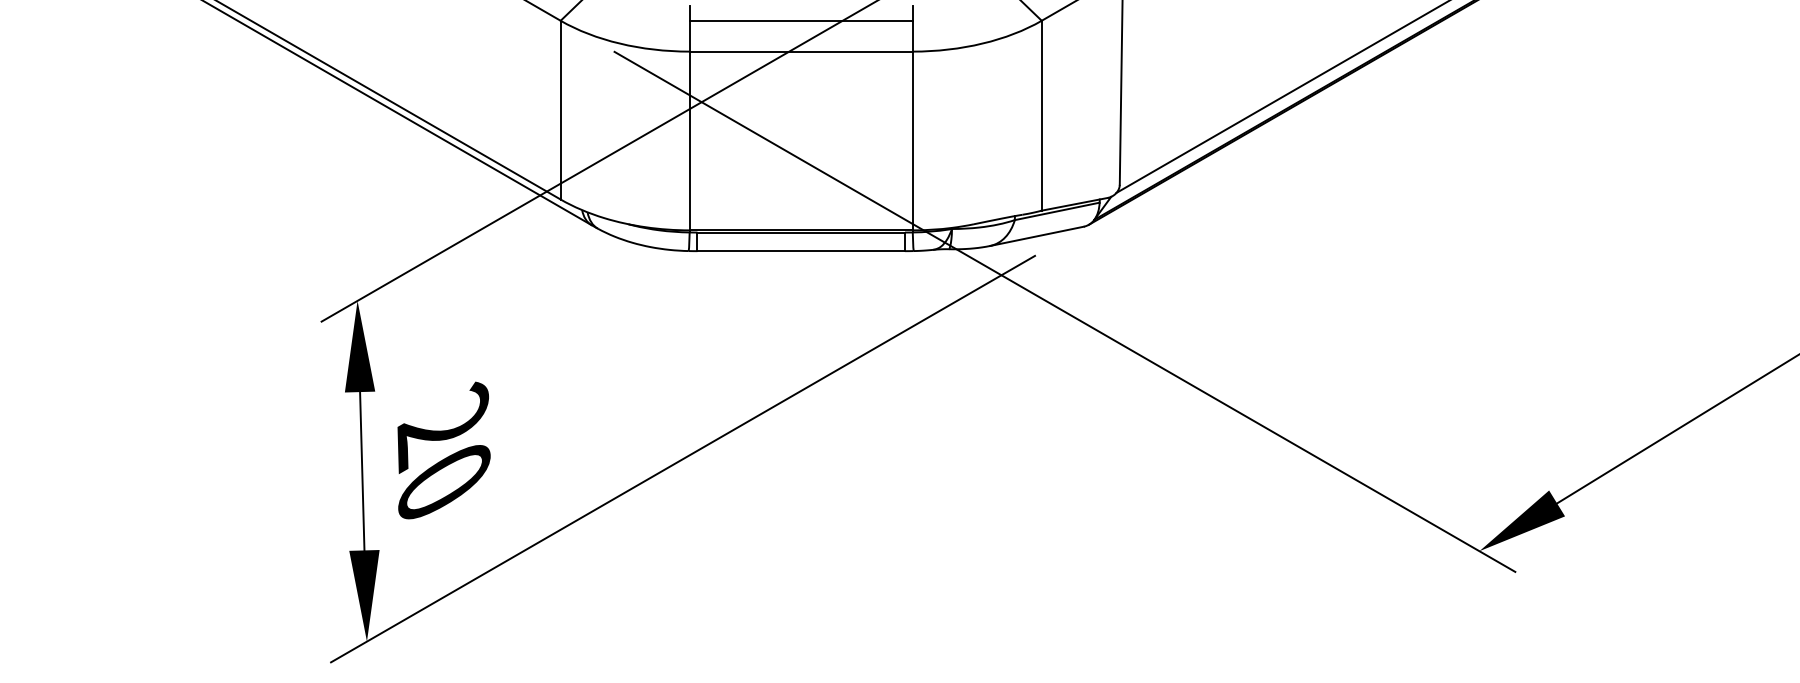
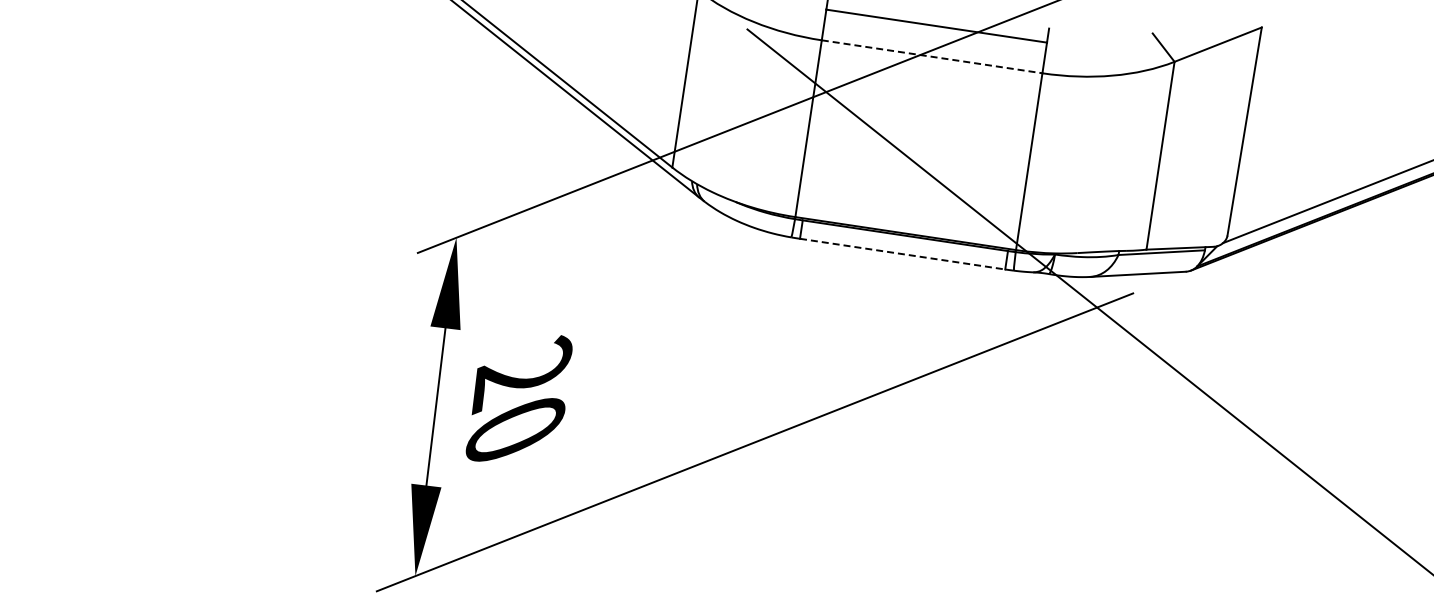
line: (801, 51) -> (932, 56), solid -> dashed
line: (801, 251) -> (902, 254), solid -> dashed

